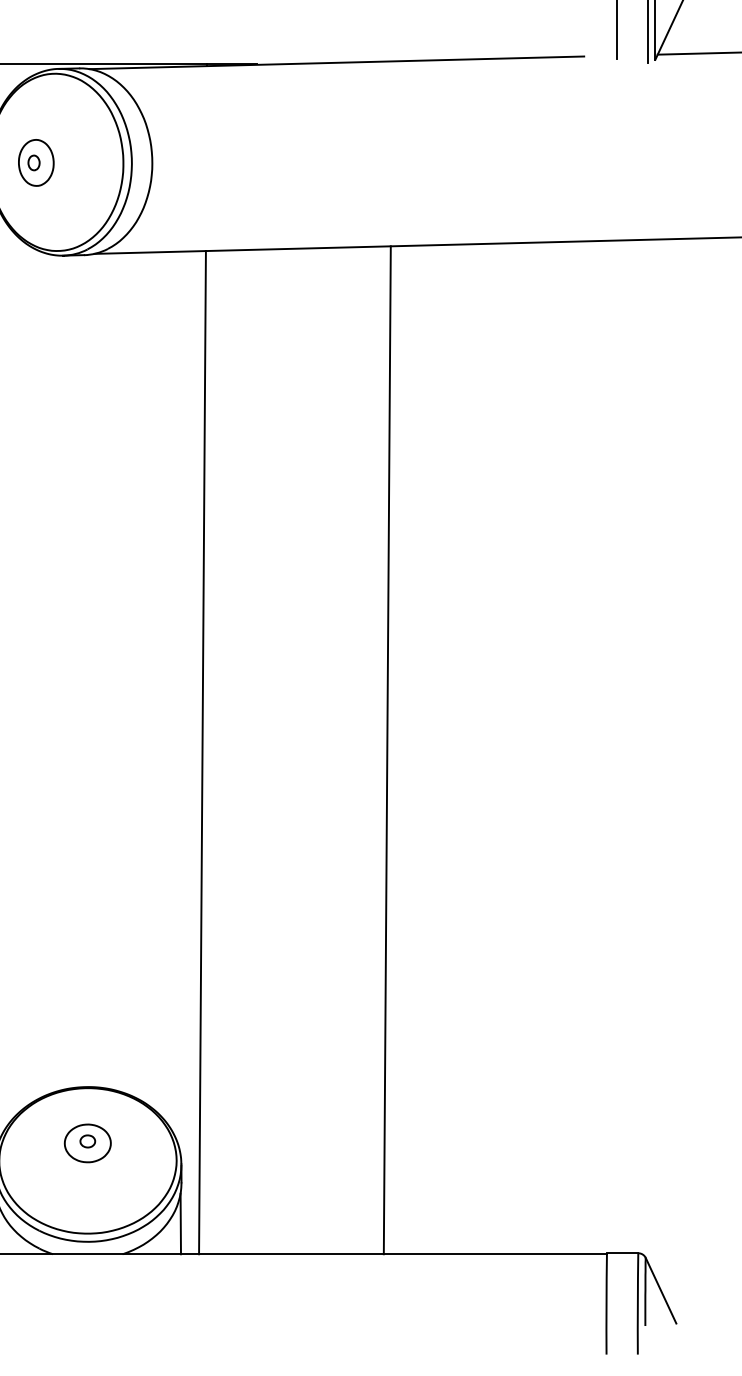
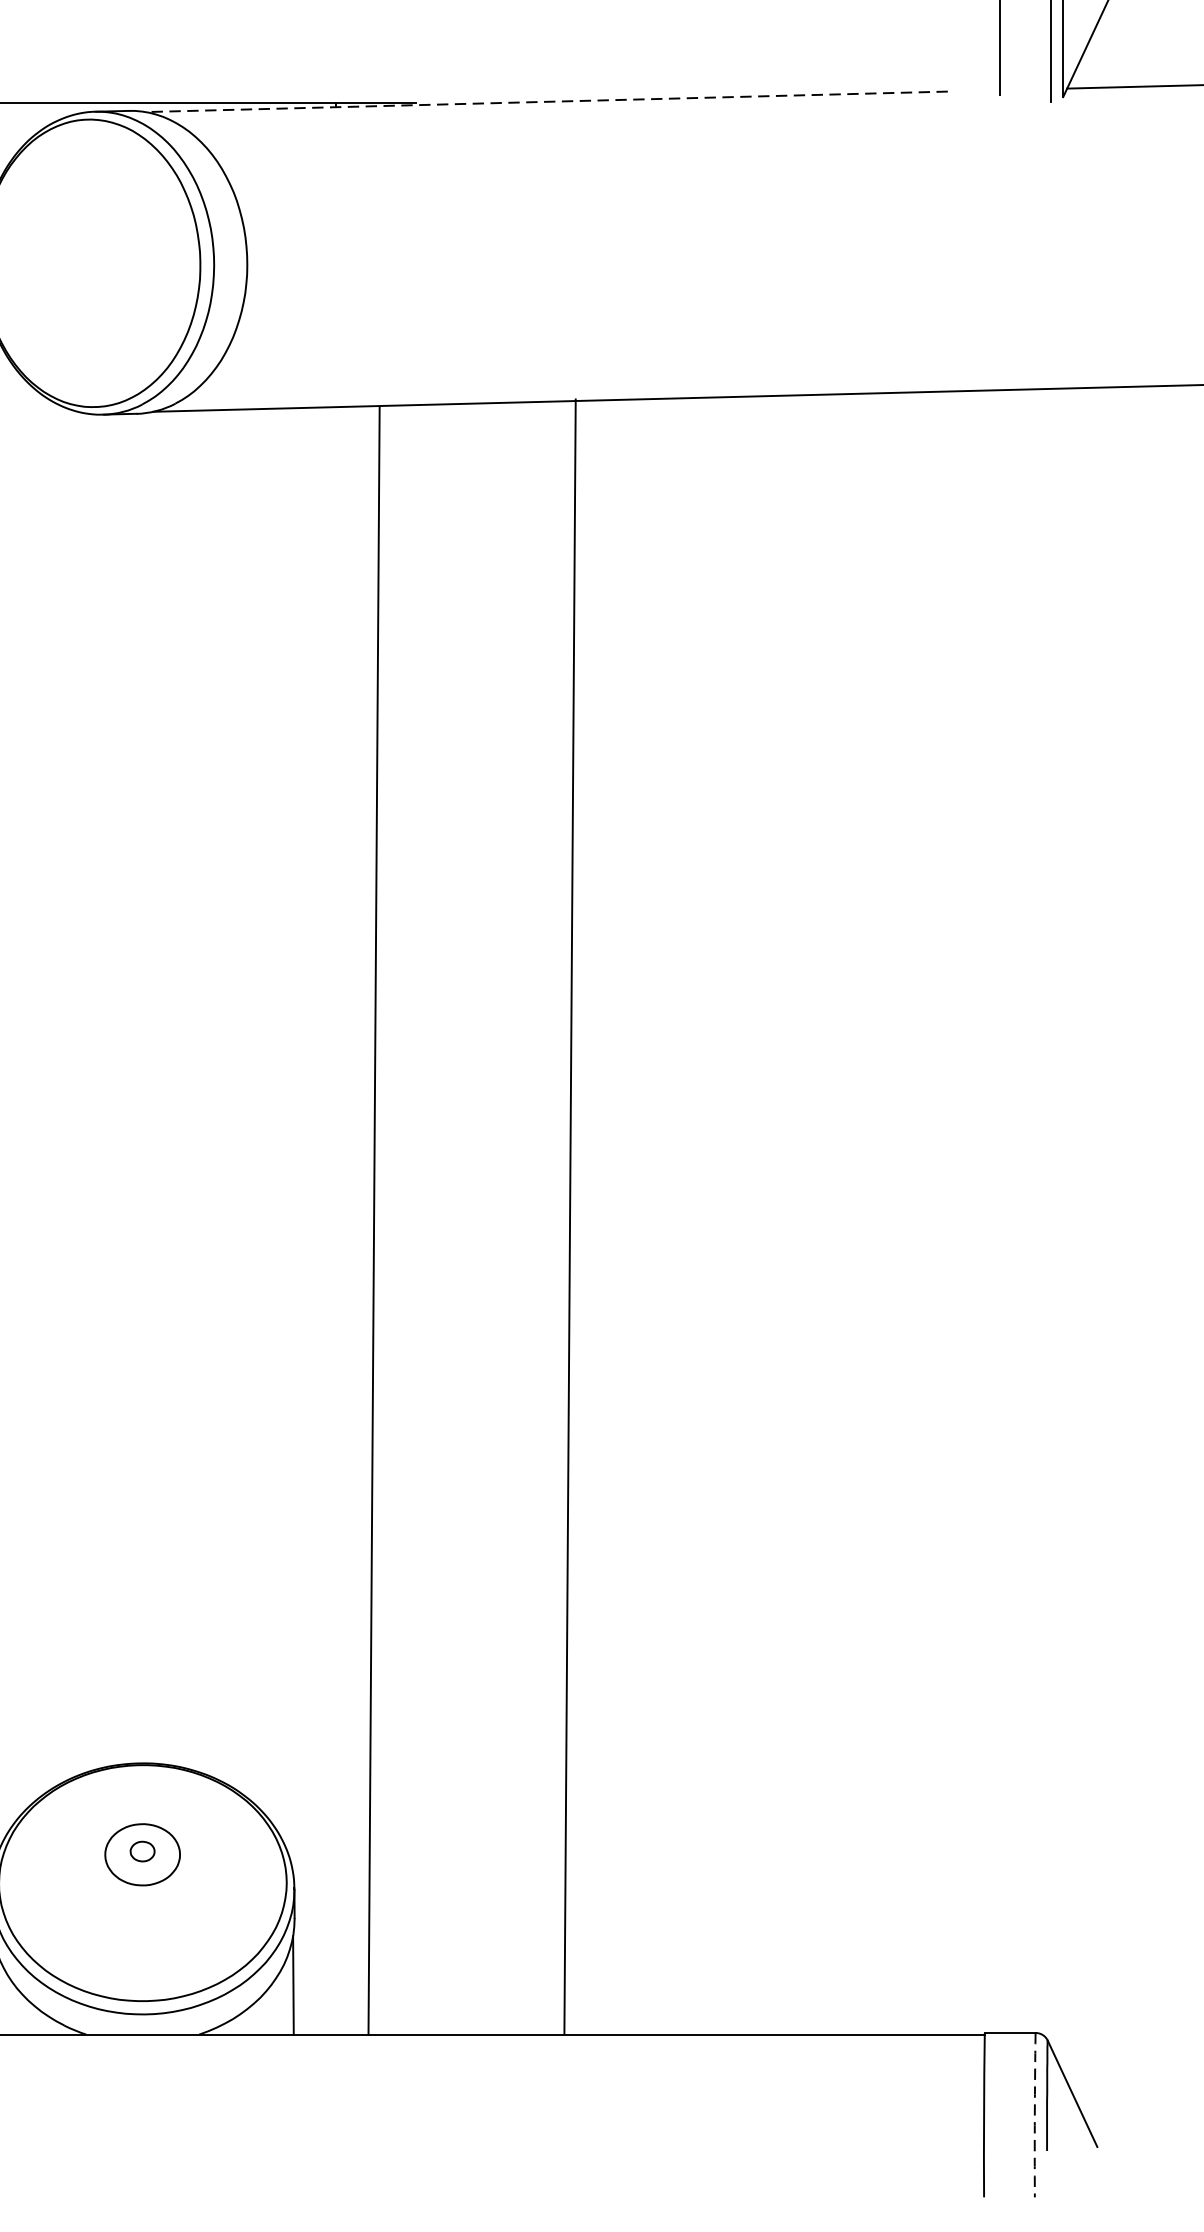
line: (336, 62) -> (546, 101), solid -> dashed
part: (36, 162) -> (59, 263), removed
line: (386, 750) -> (568, 1217), moved
line: (202, 752) -> (374, 1220), moved
arc: (637, 1303) -> (1034, 2114), solid -> dashed

